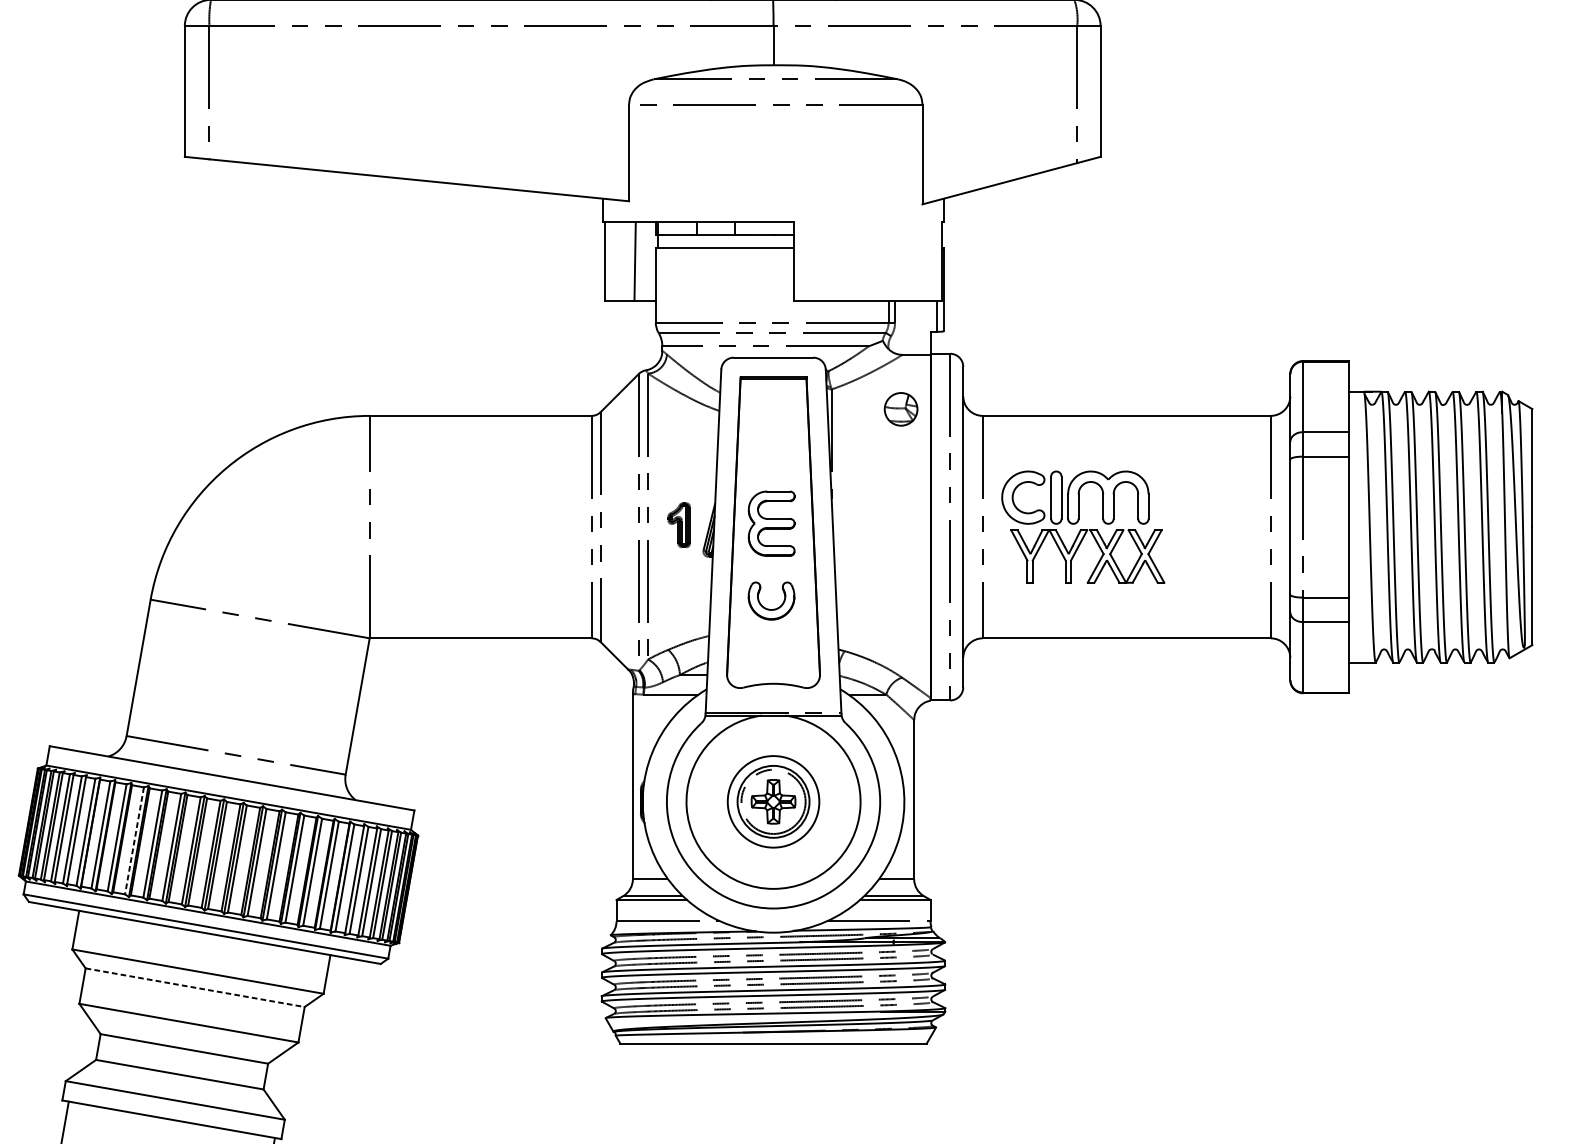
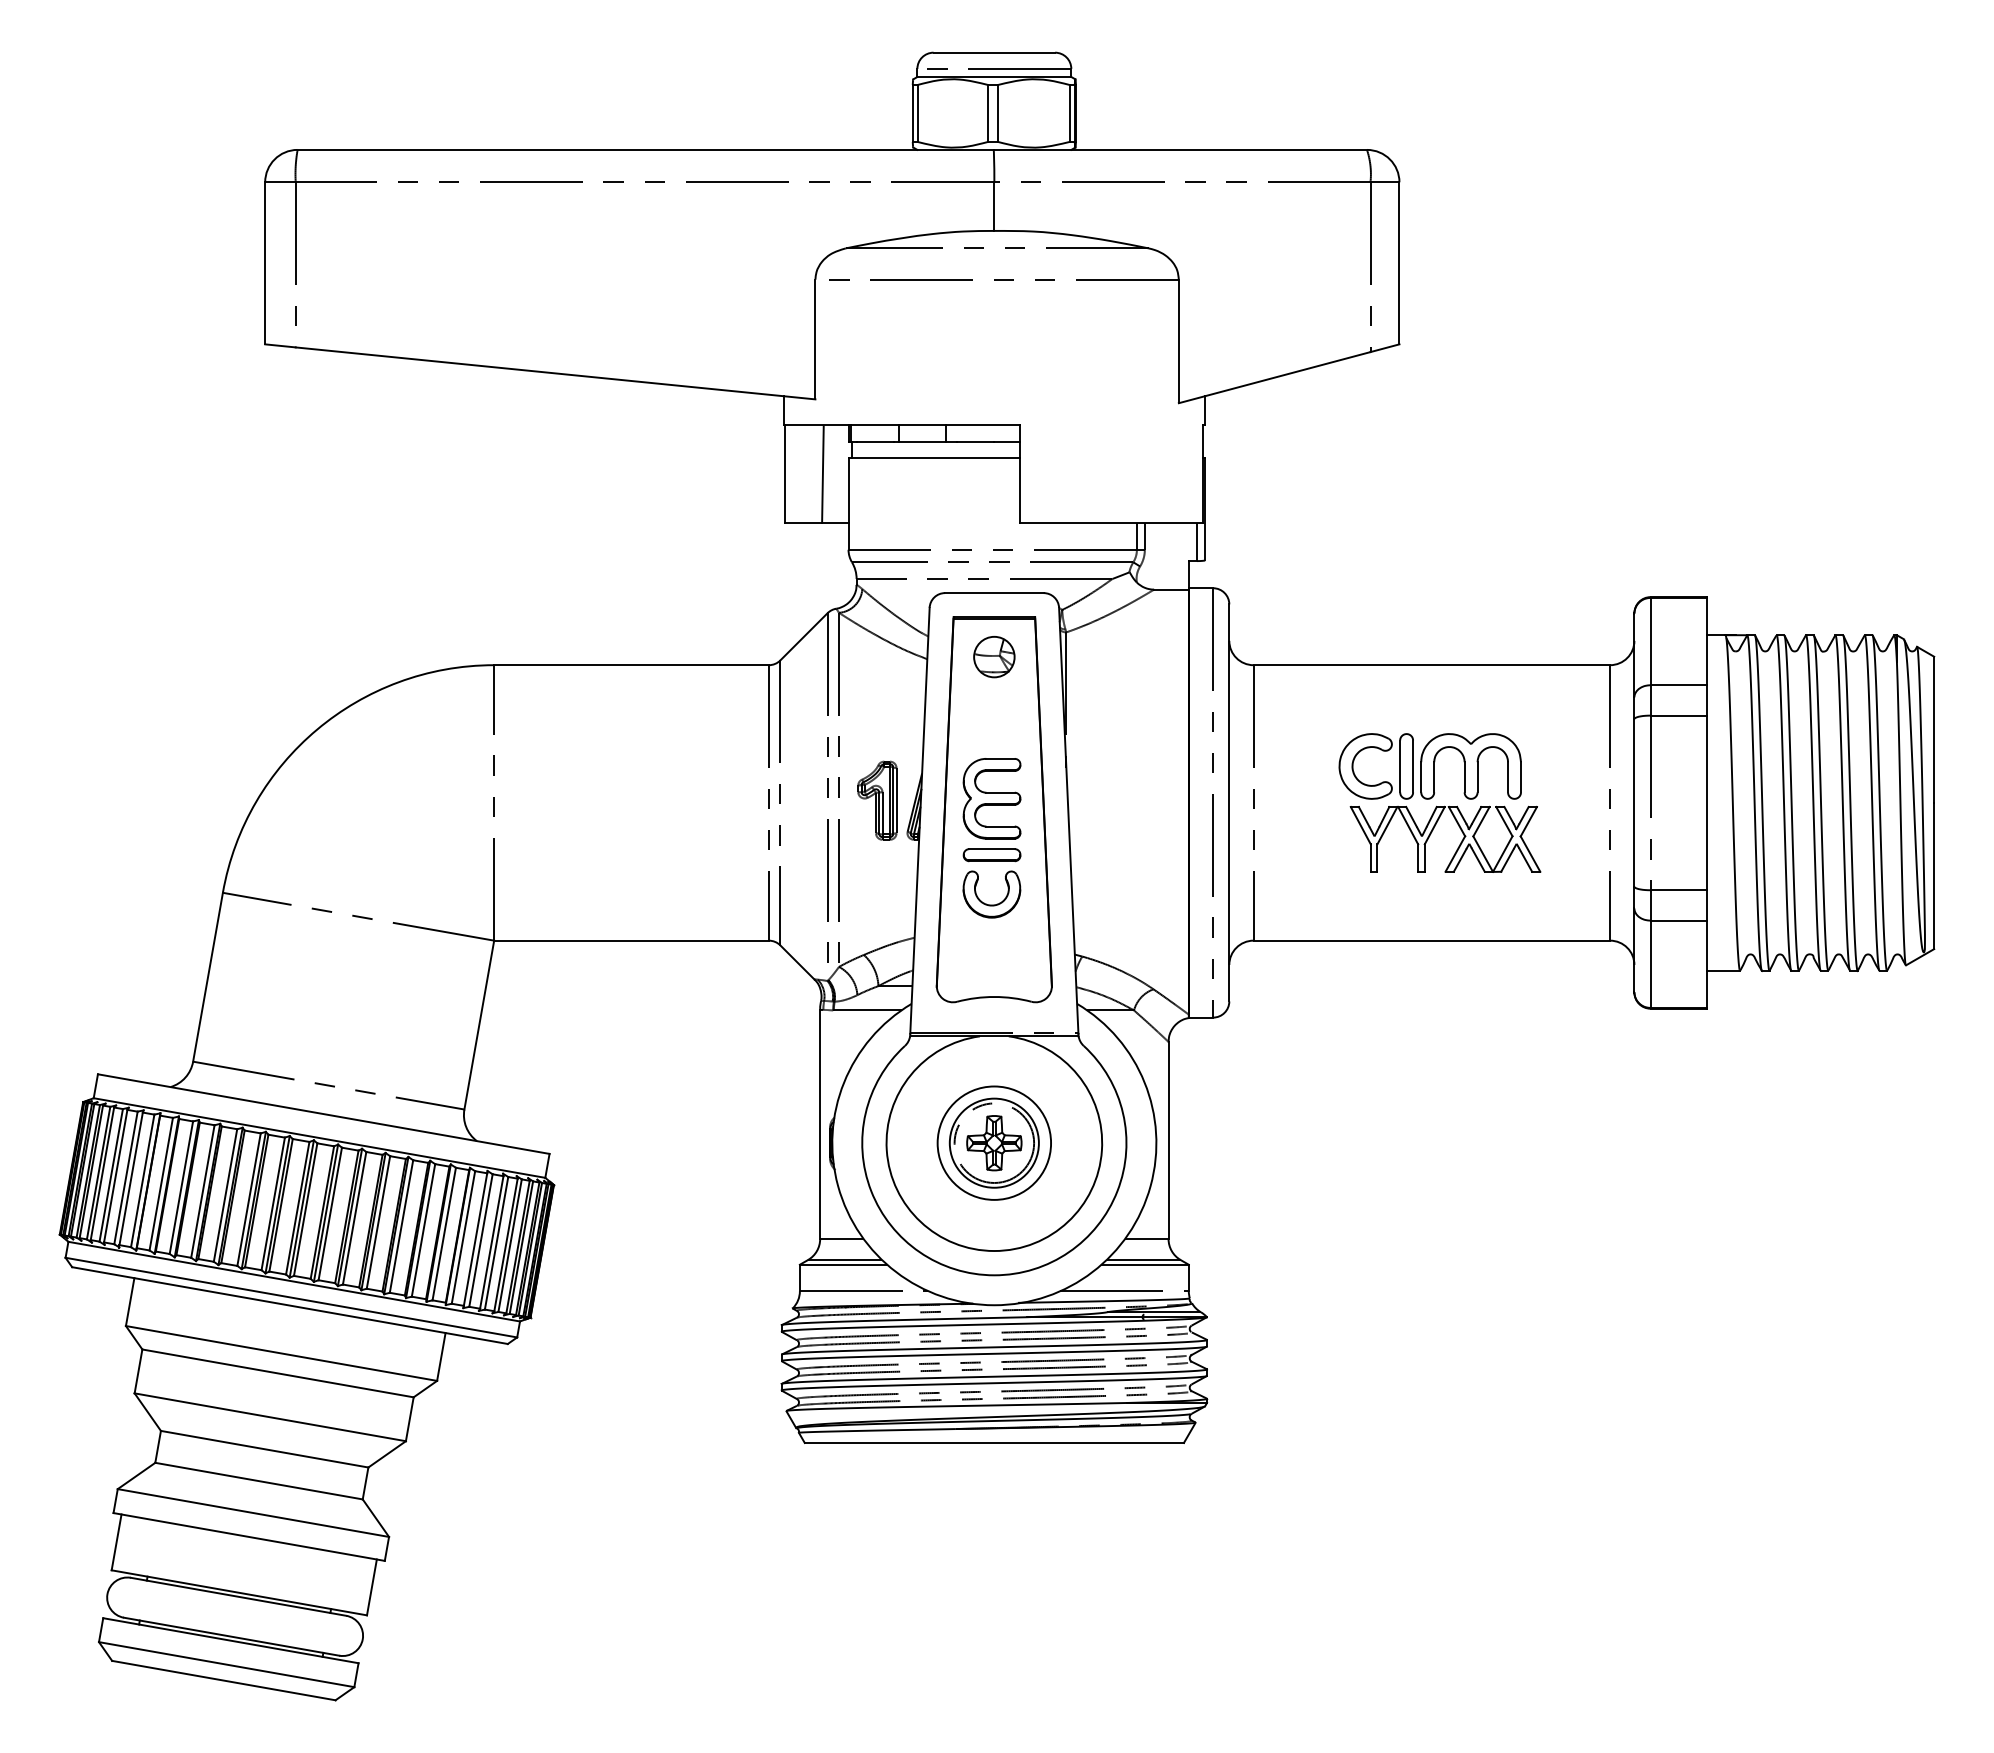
part: (901, 409) -> (994, 657), moved
part: (679, 525) -> (877, 800), size x1.43
part: (1082, 526) -> (1439, 802), moved
part: (771, 569) -> (991, 855), added
line: (134, 841) -> (202, 1192), dashed -> solid
line: (195, 987) -> (278, 1373), dashed -> solid

